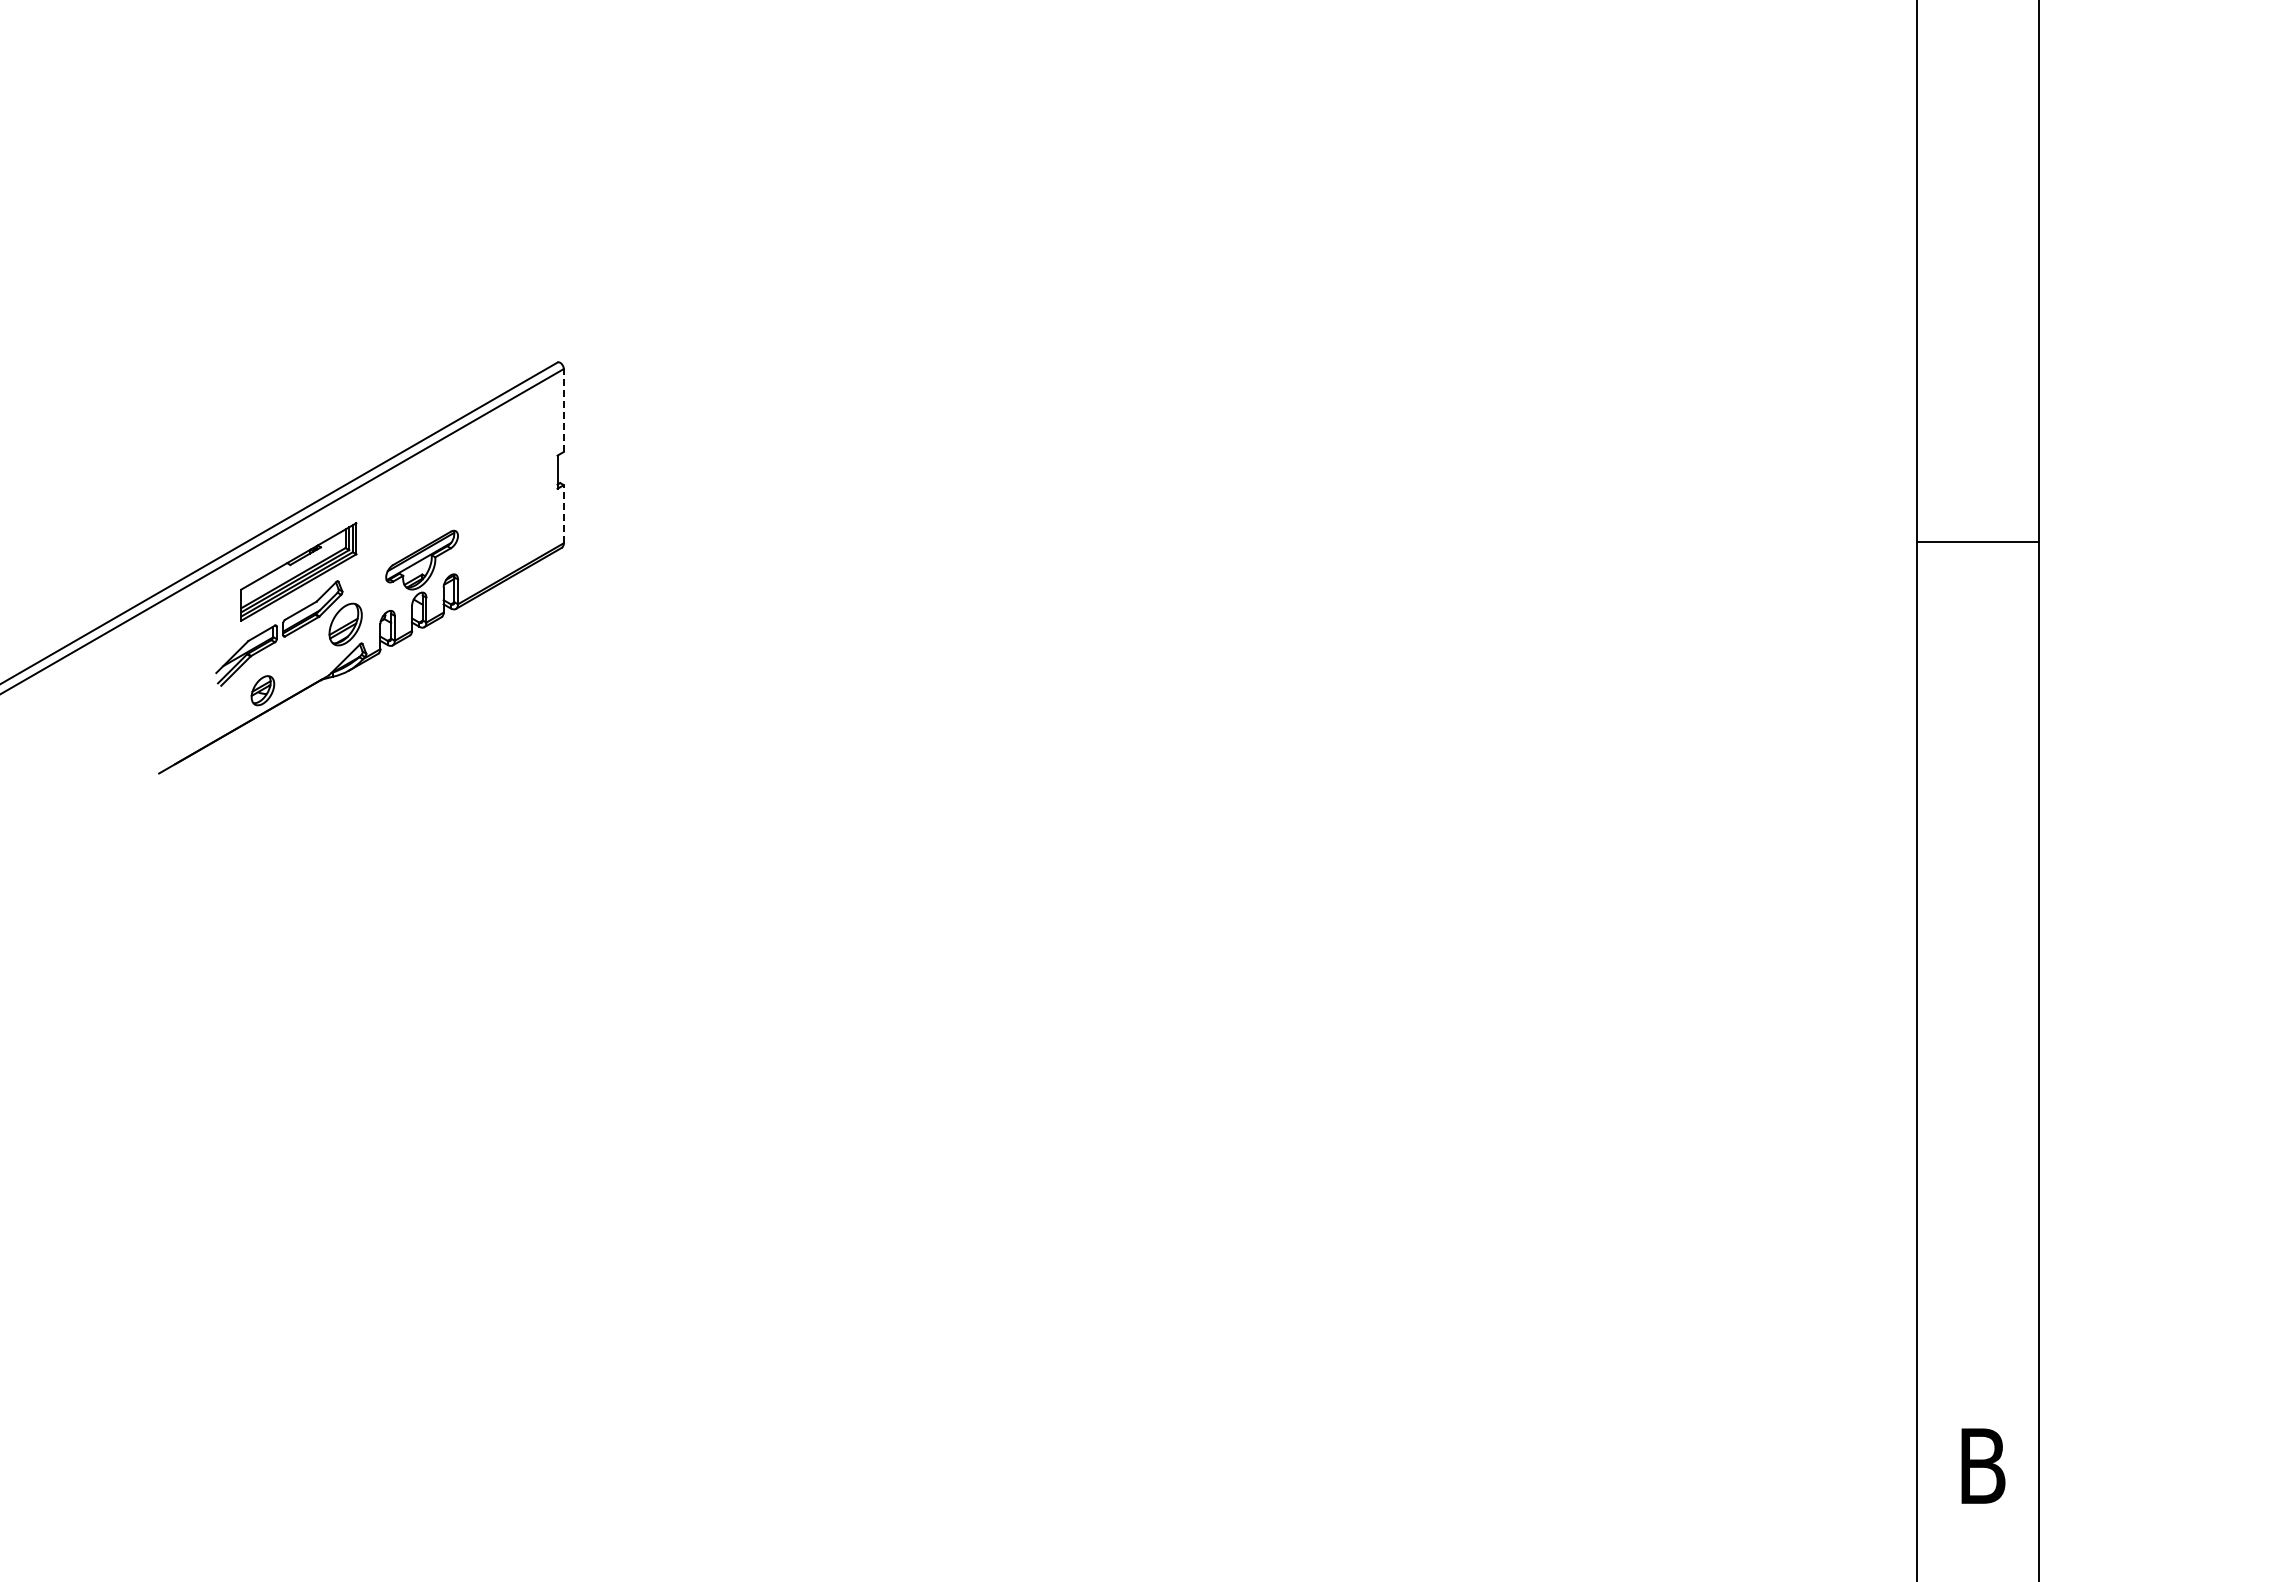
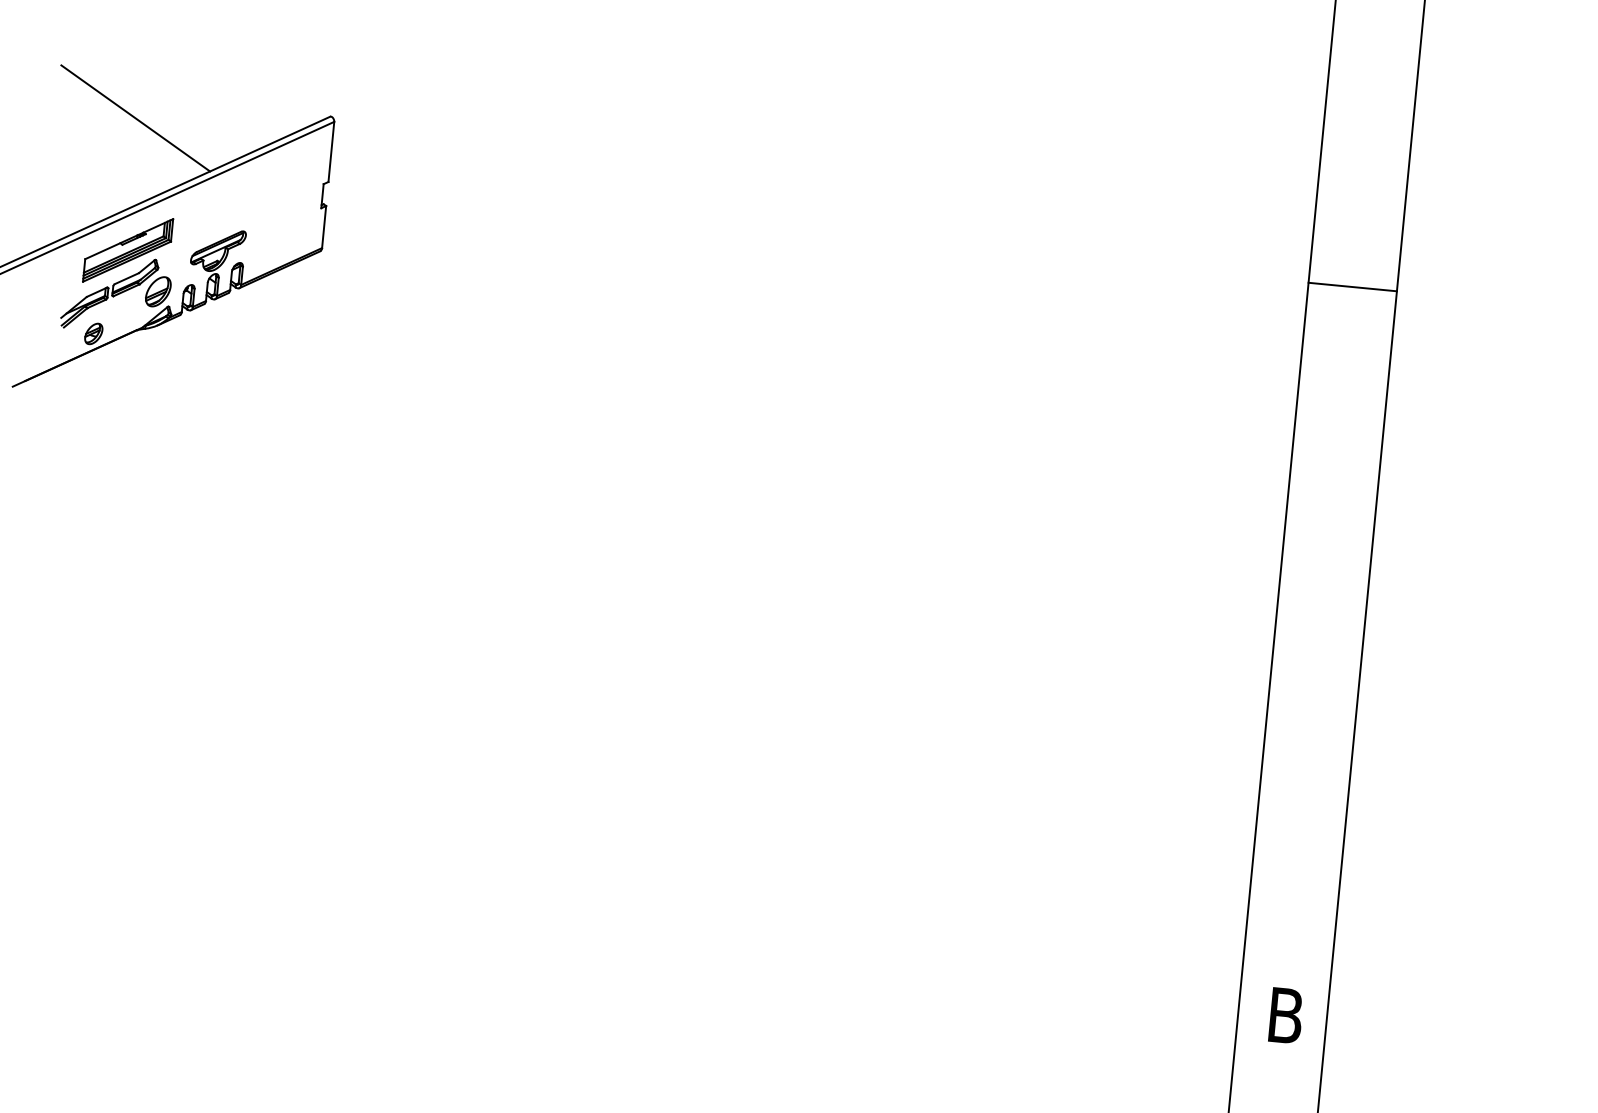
line: (291, 390) -> (135, 118), added
line: (563, 410) -> (331, 151), dashed -> solid
line: (563, 513) -> (323, 226), dashed -> solid
line: (1978, 541) -> (1352, 286), moved

